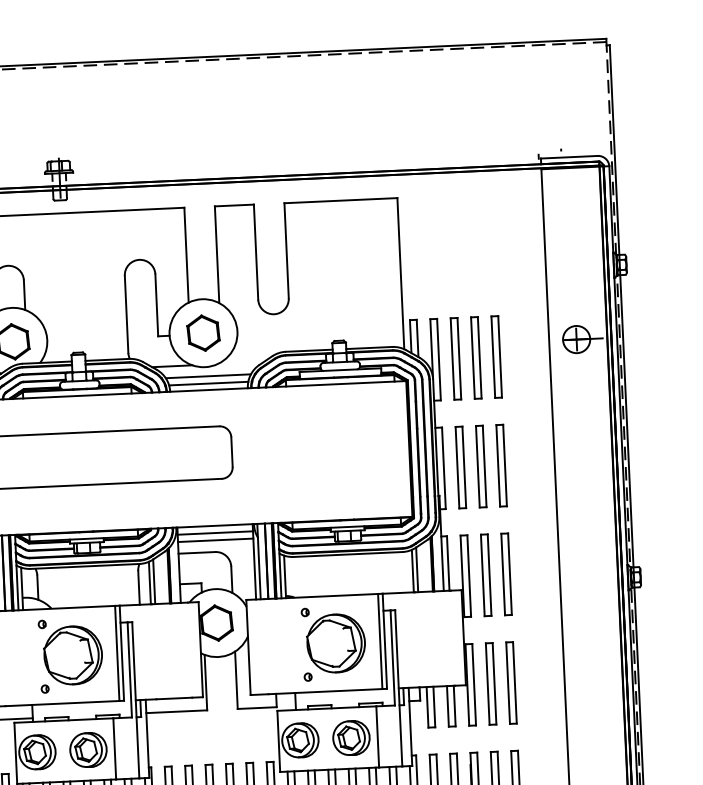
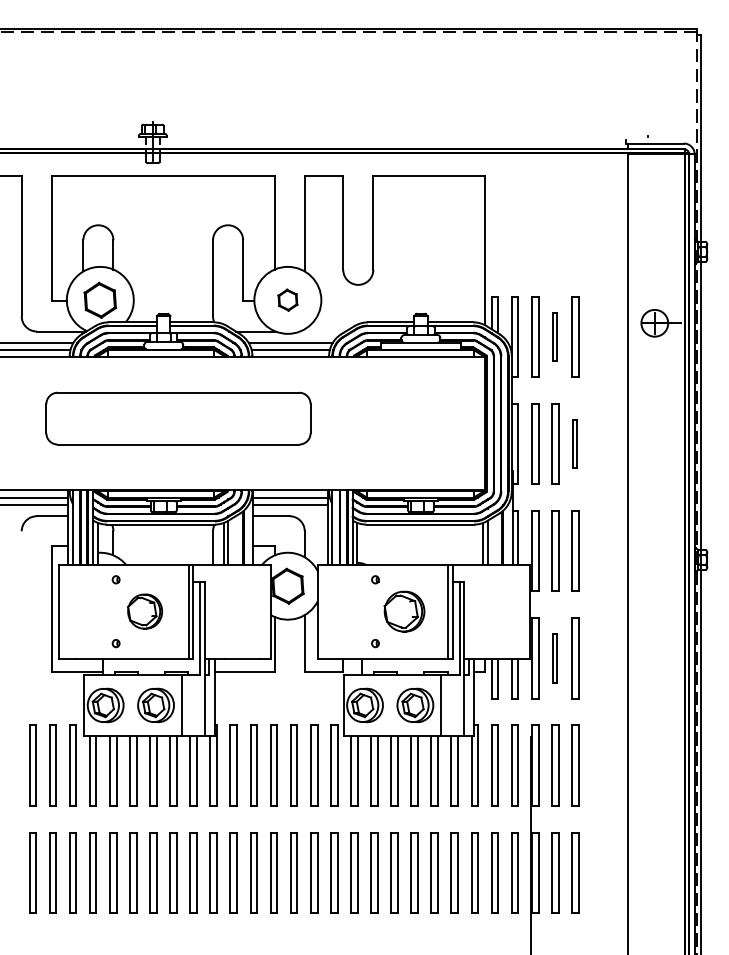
part: (203, 332) -> (287, 299), size x0.6
part: (476, 357) -> (555, 336), size x0.6
part: (501, 465) -> (575, 443), size x0.6
part: (336, 643) -> (404, 611), size x0.7
part: (72, 655) -> (144, 611), size x0.6
part: (491, 684) -> (555, 658), size x0.6

